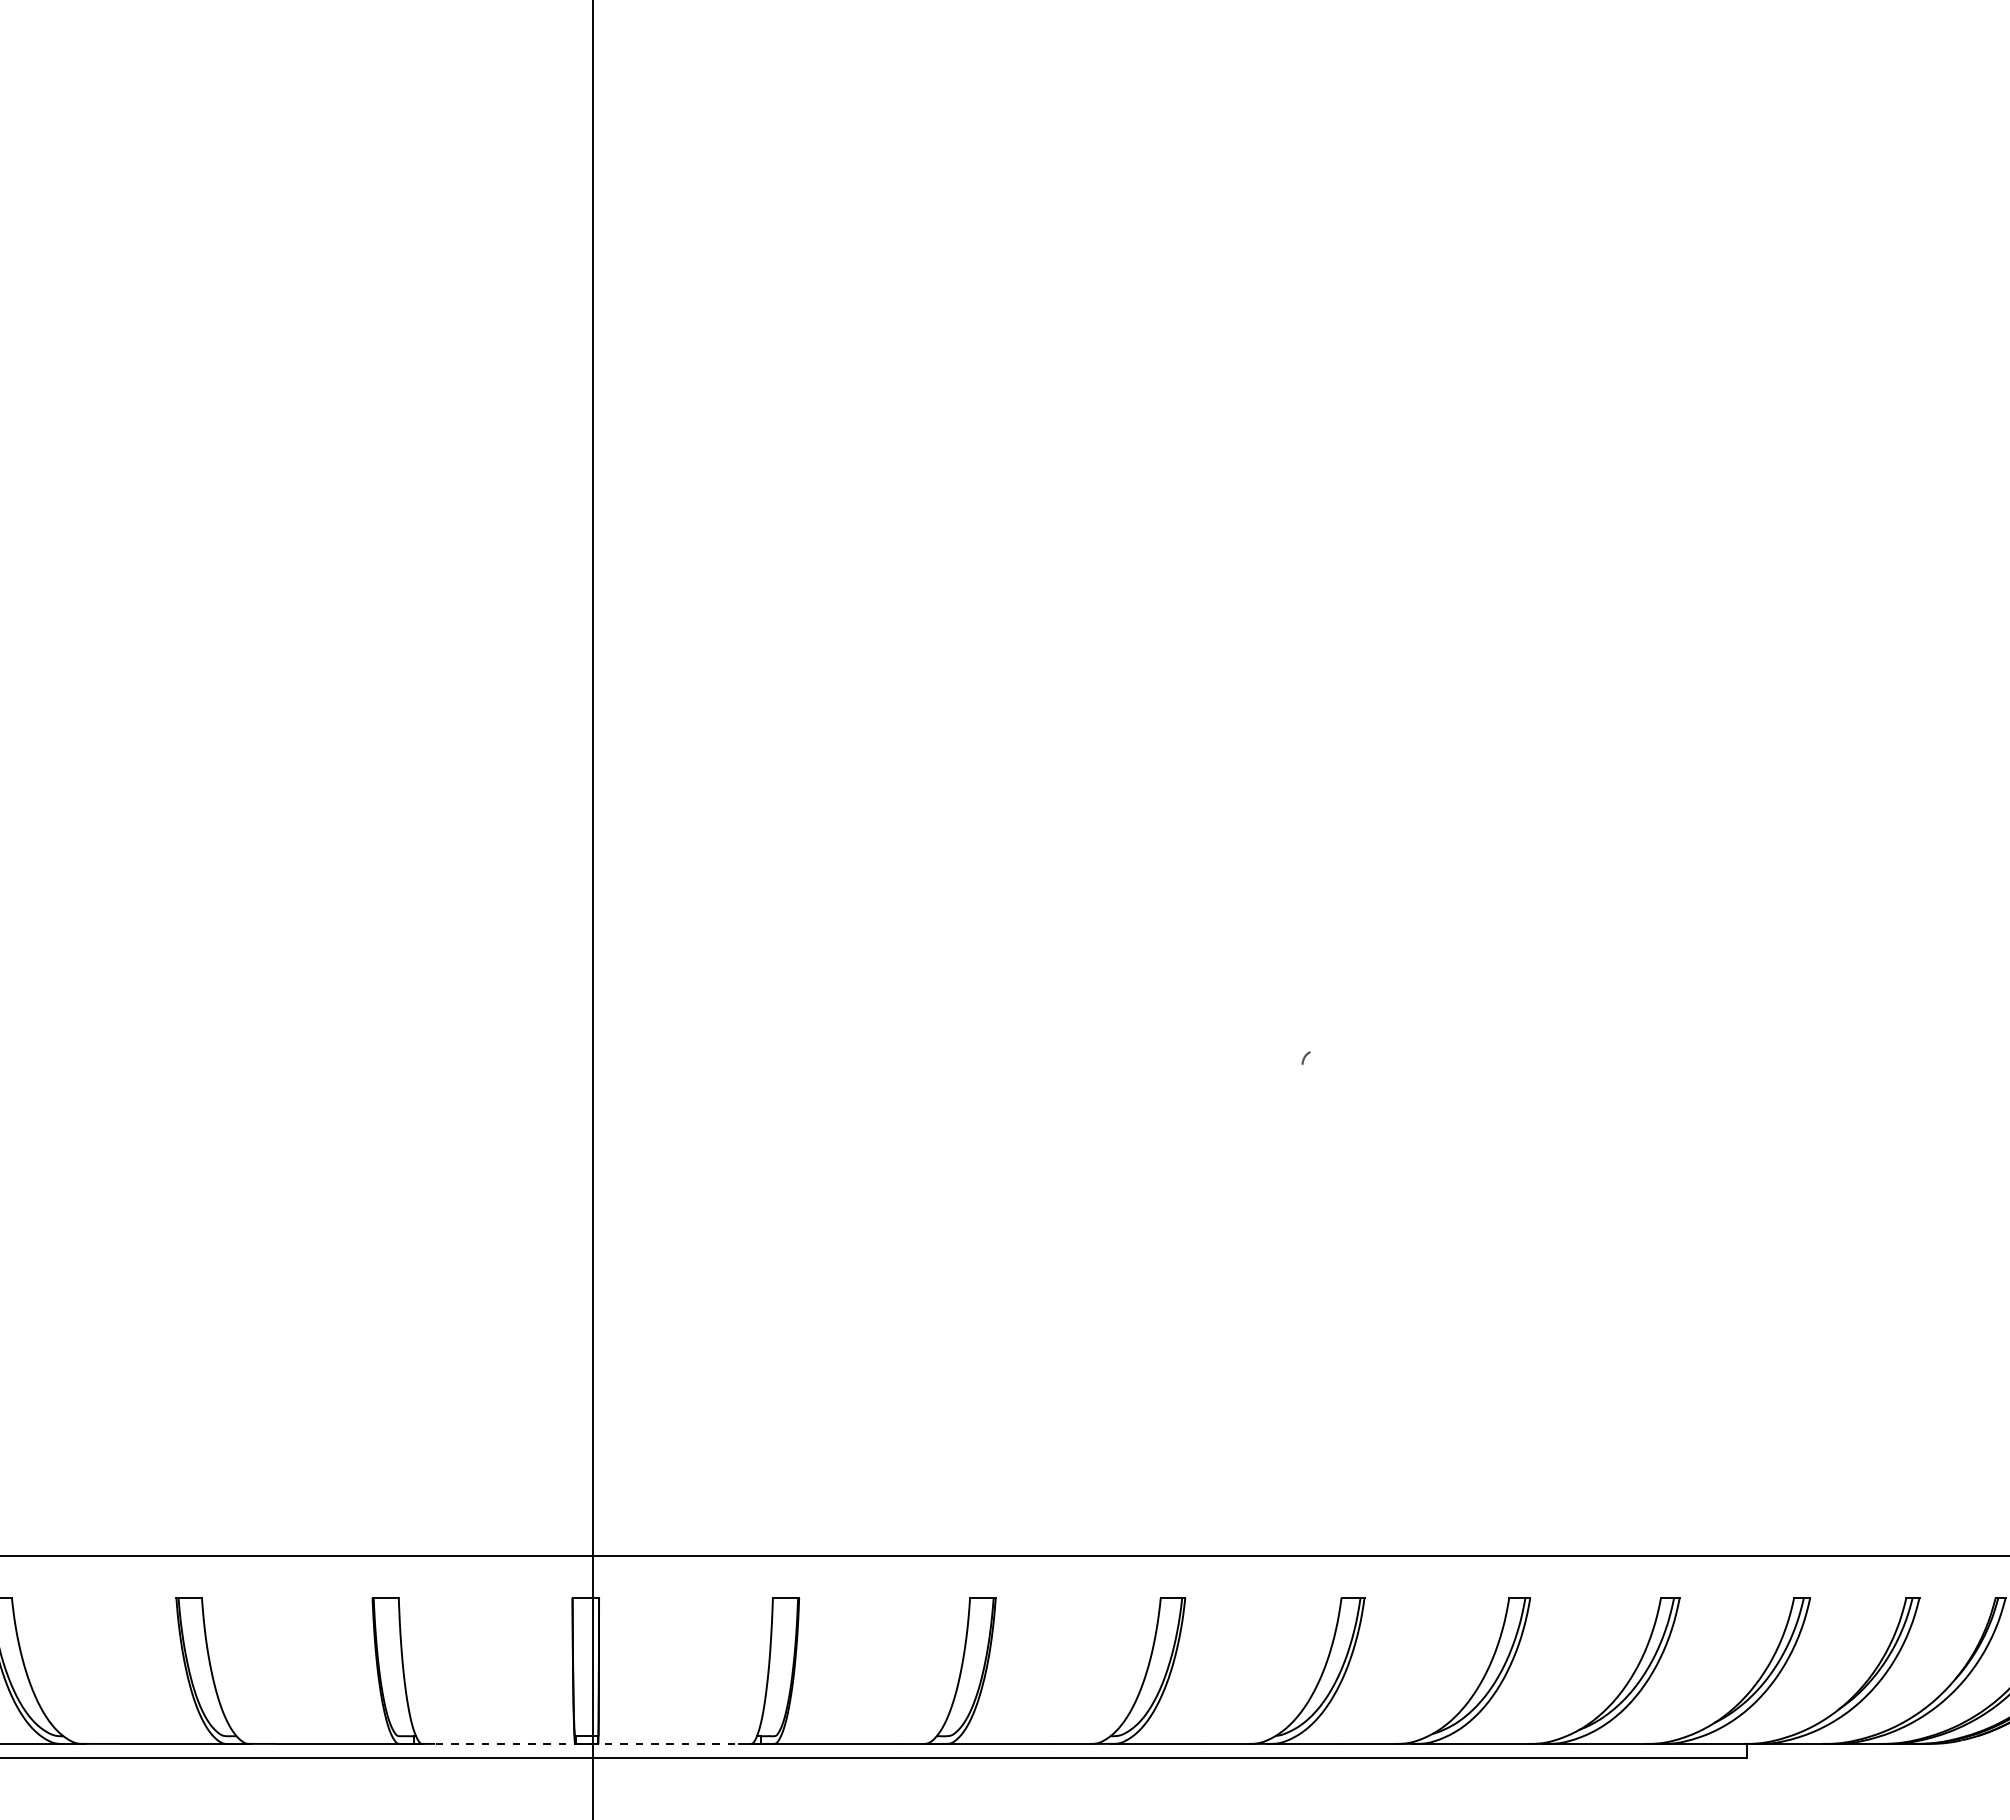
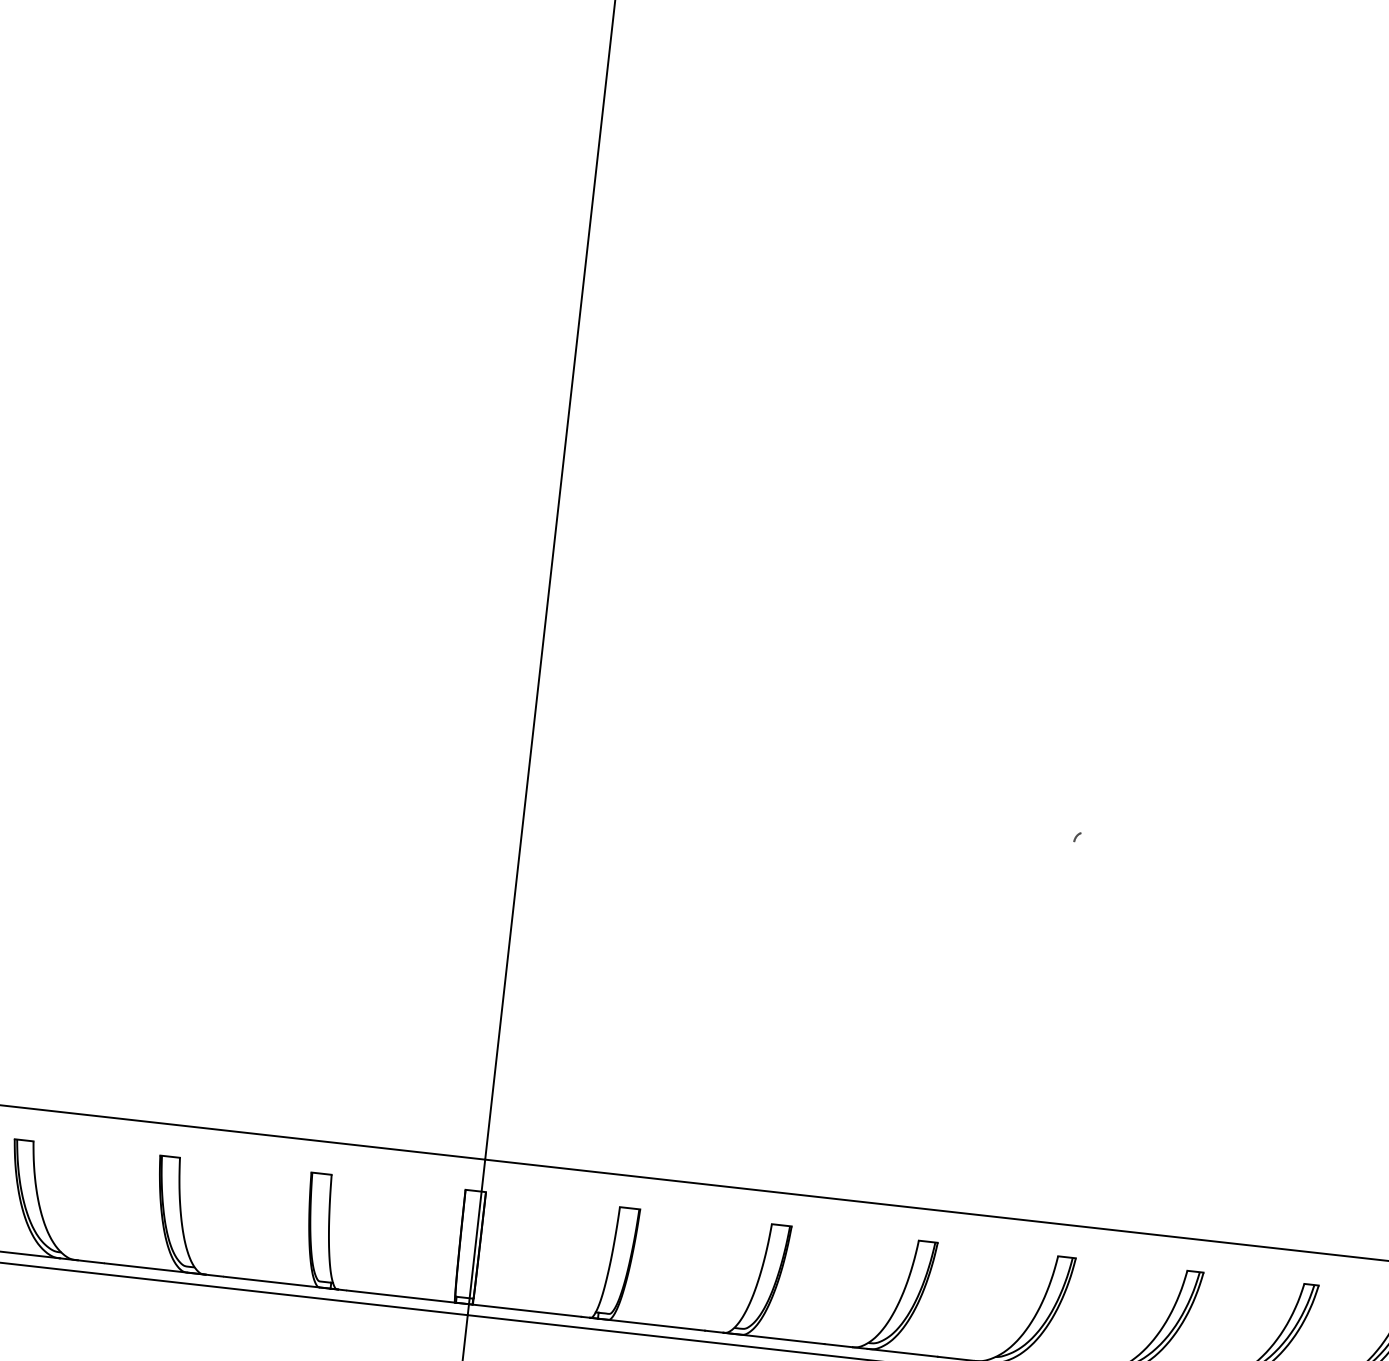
line: (587, 1743) -> (464, 1303), dashed -> solid

